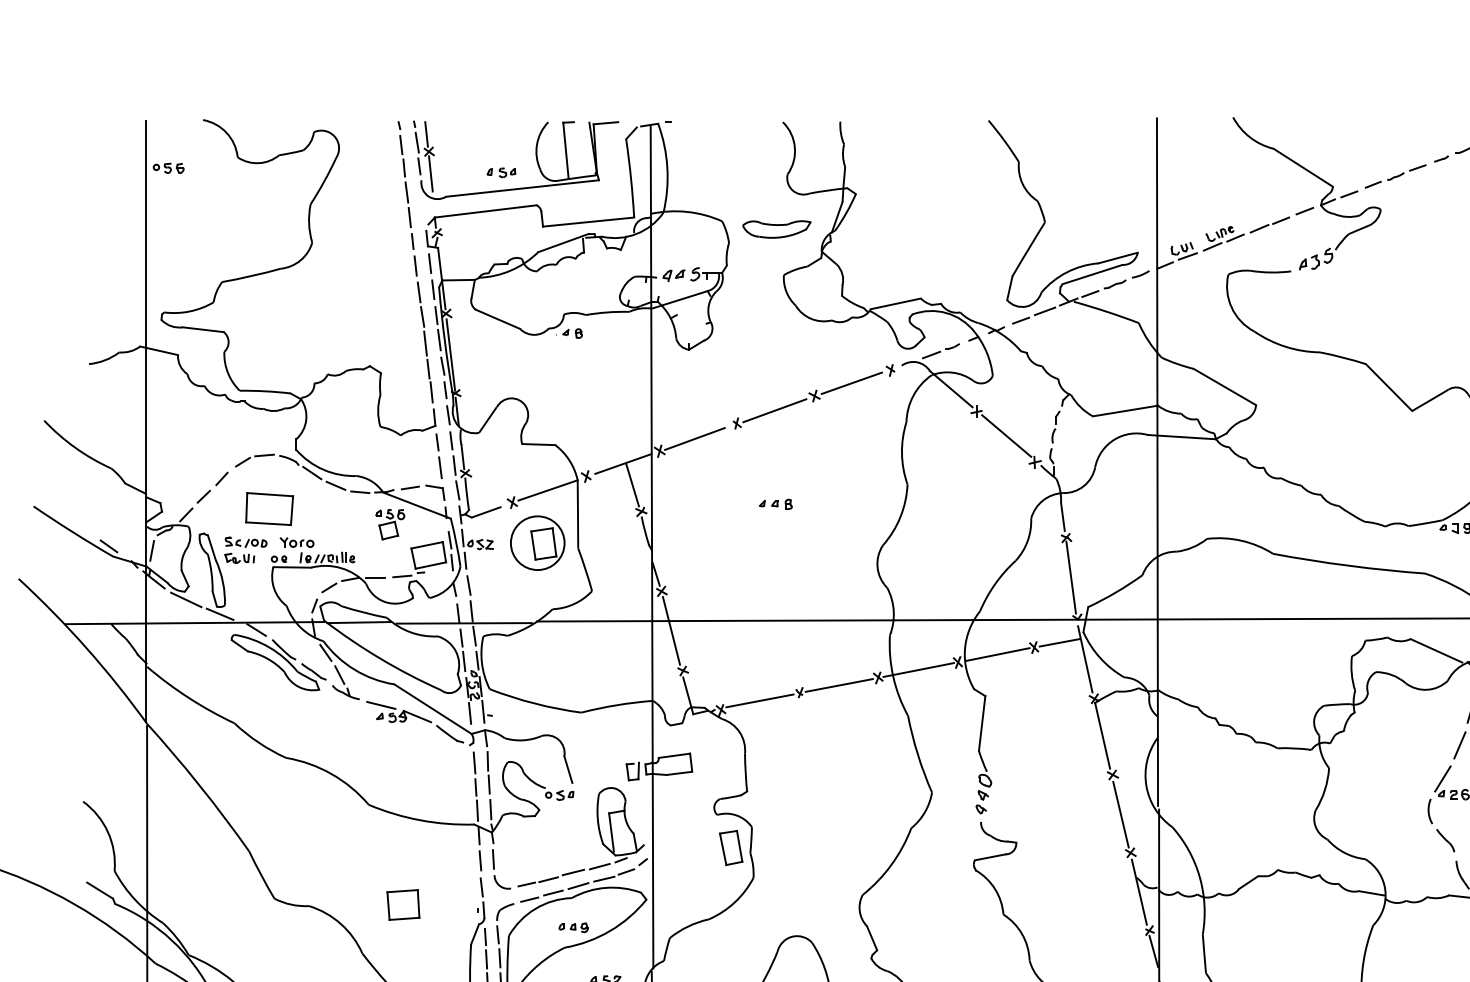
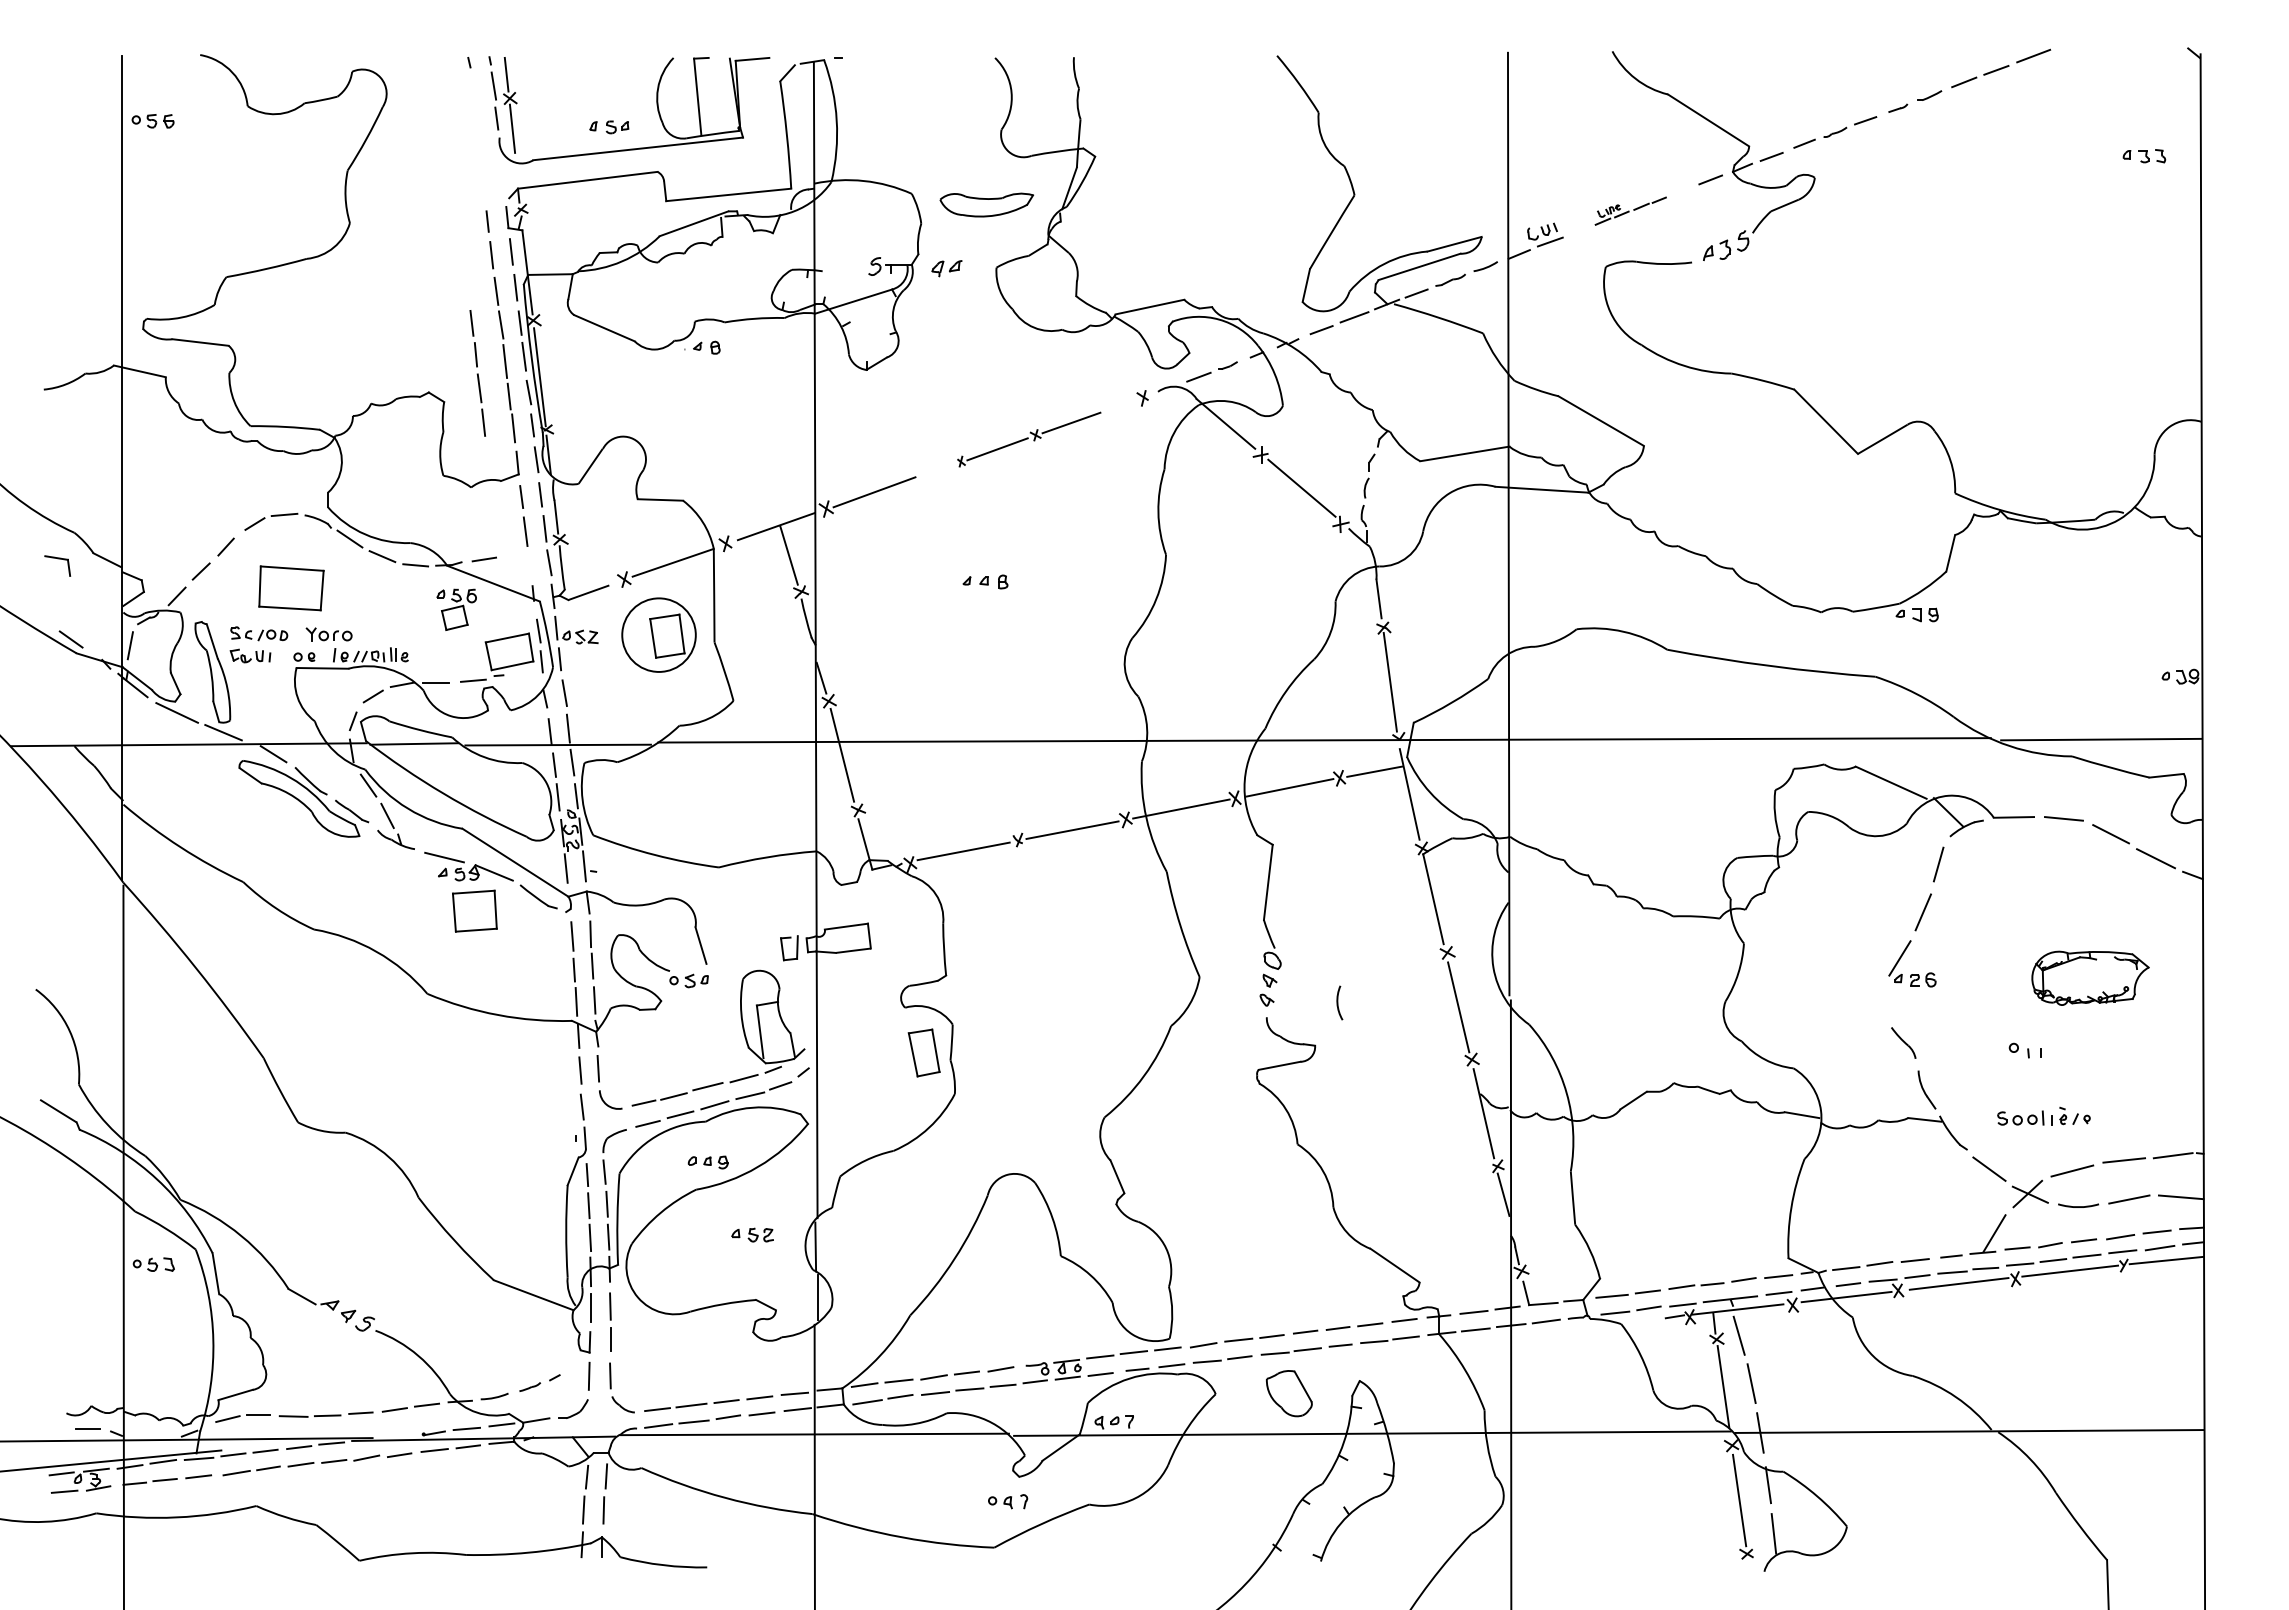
part: (405, 181) -> (477, 373), moved
part: (1246, 233) -> (1630, 210), size x0.6
part: (673, 275) -> (946, 268), moved
part: (807, 400) -> (1028, 439), size x0.7
part: (435, 492) -> (57, 565), moved
arc: (1429, 811) -> (1338, 1002), moved
part: (403, 904) -> (474, 910), moved

